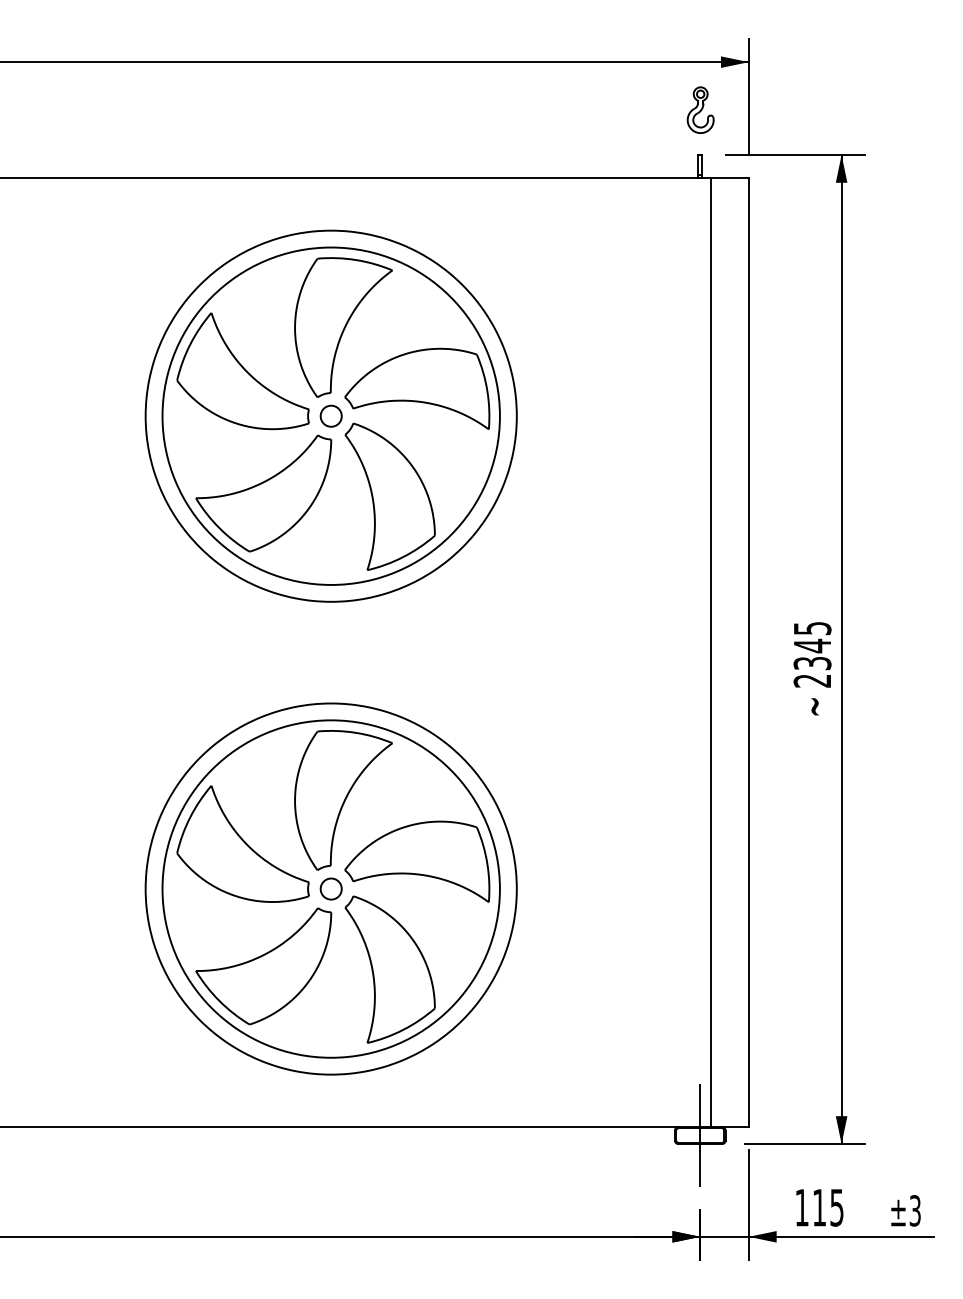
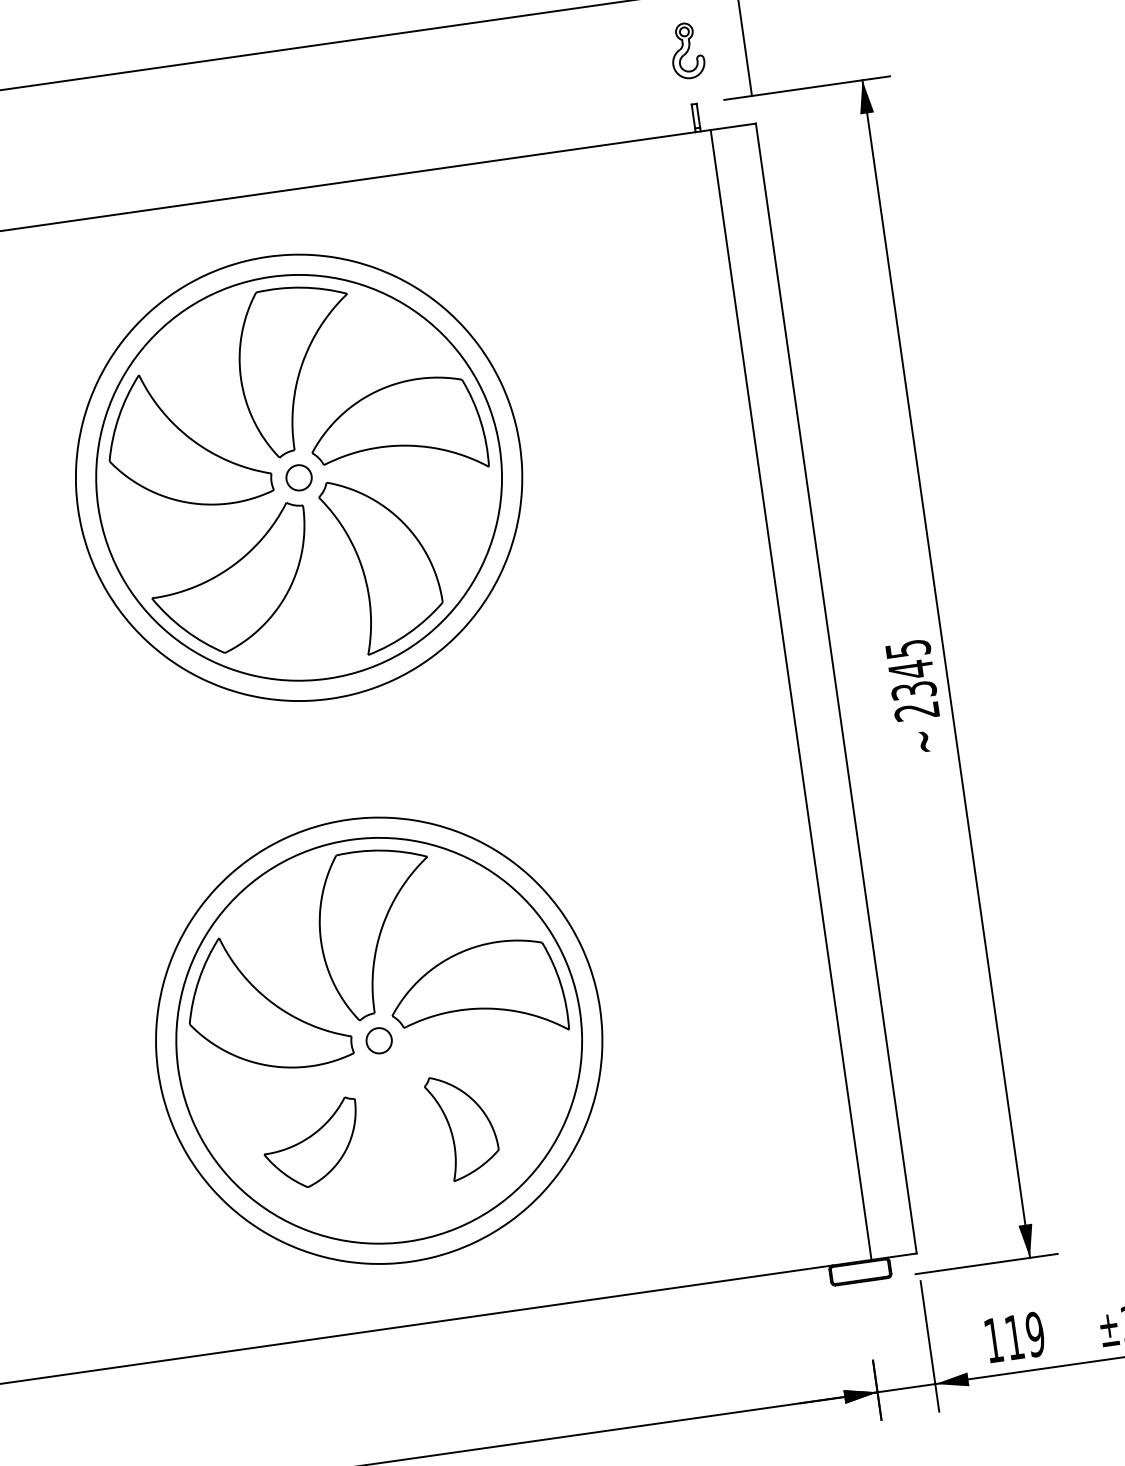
part: (263, 966) -> (311, 1144), size x0.6
part: (389, 969) -> (462, 1126), size x0.6
line: (700, 1135) -> (860, 1271), removed
text: (836, 1207) -> (1034, 1334), 115 -> 119

